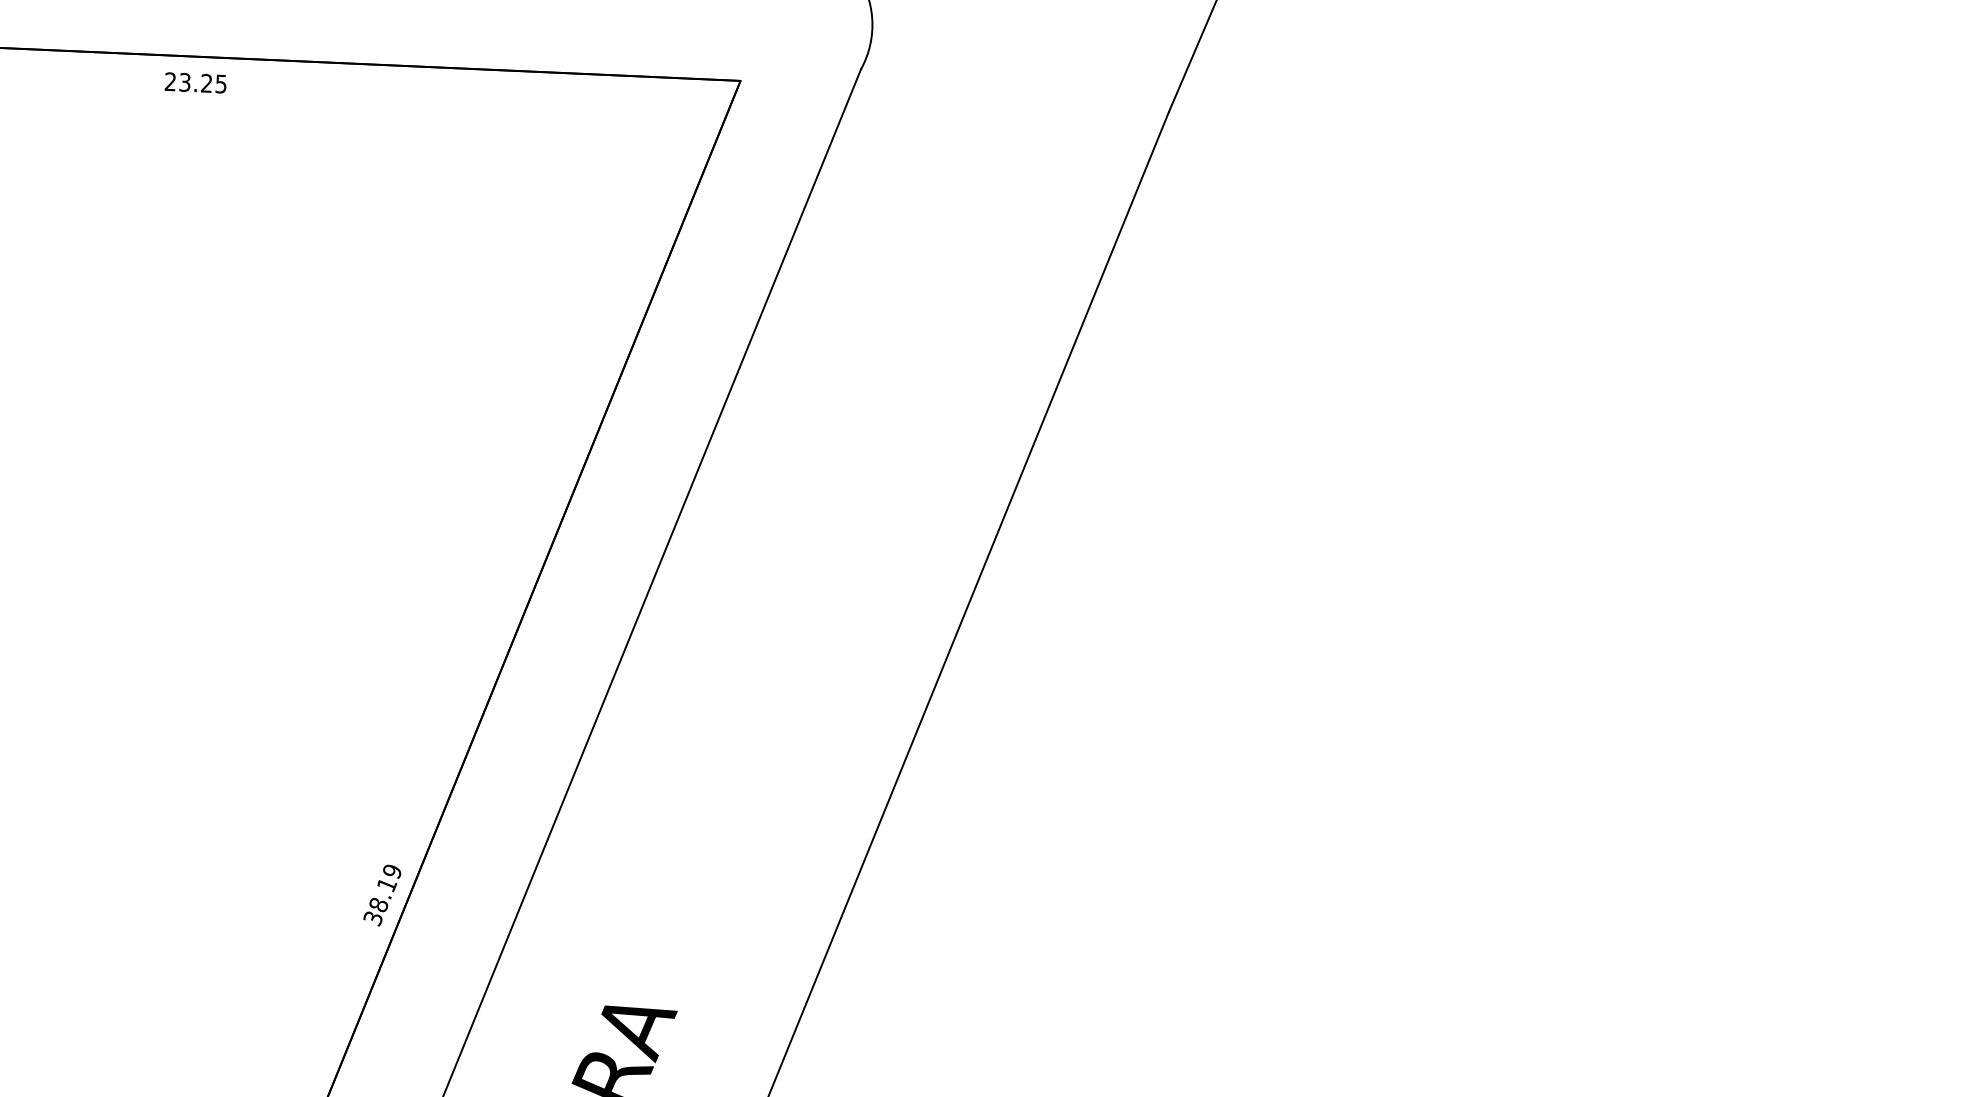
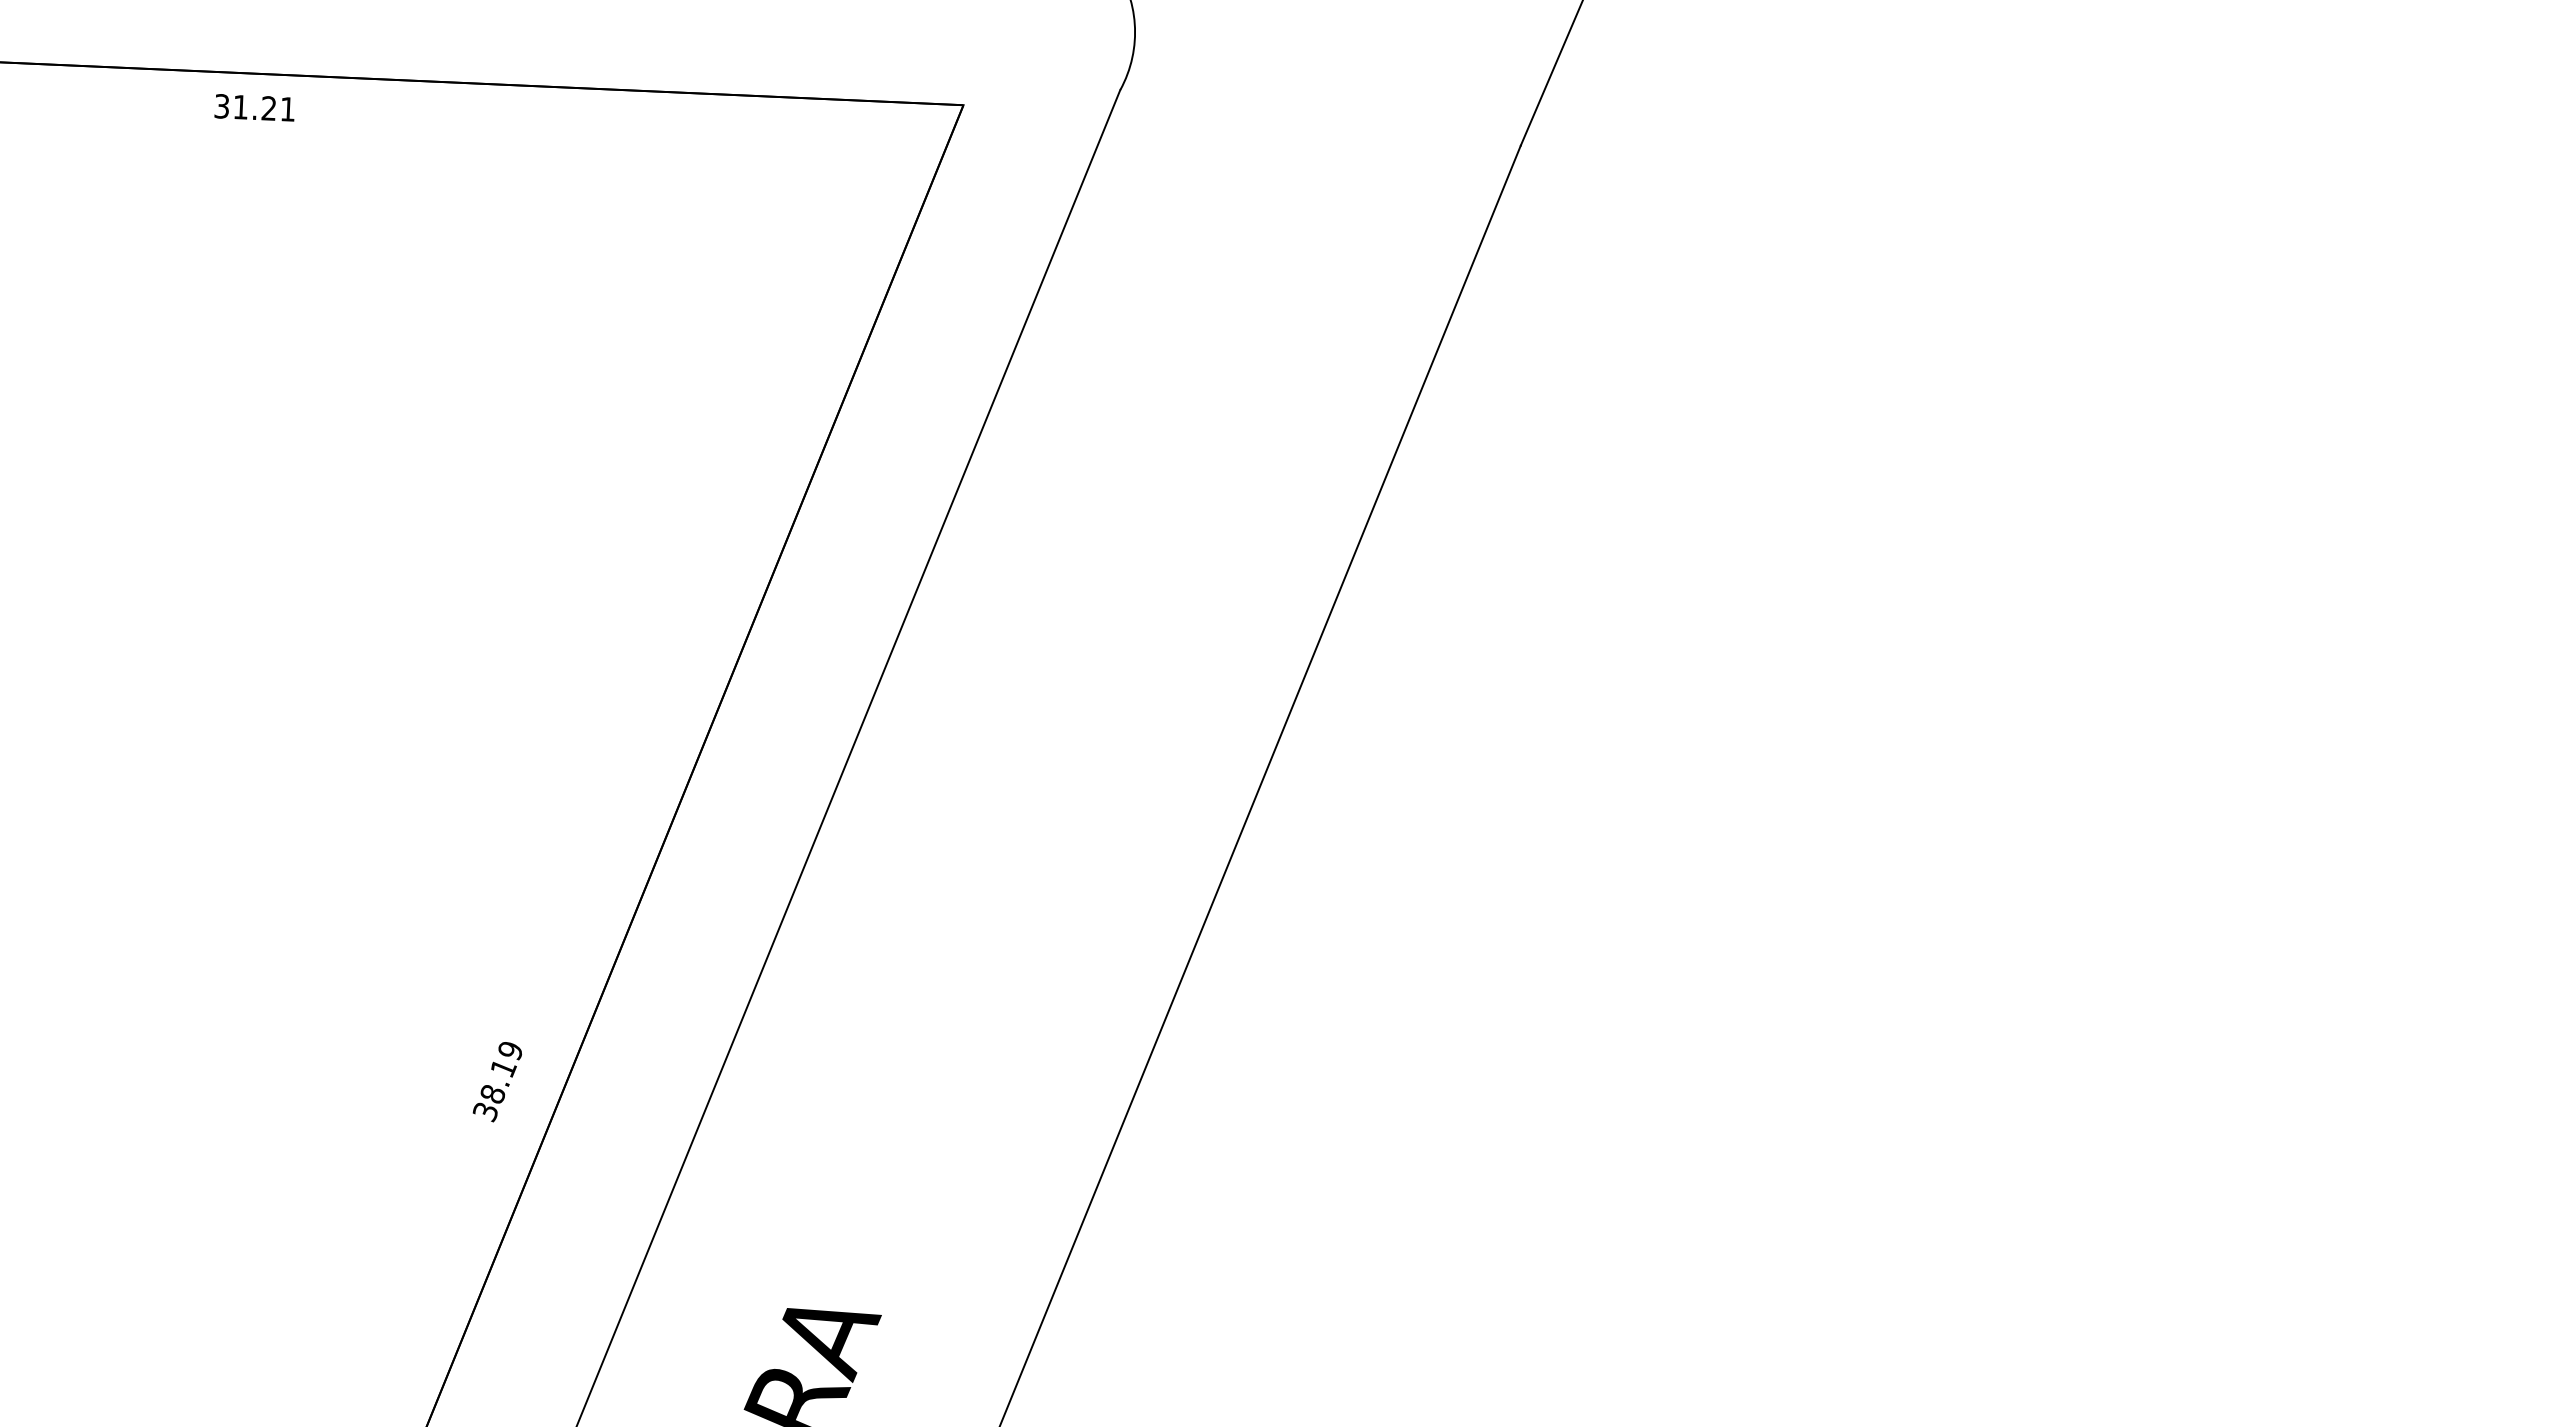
text: (195, 82) -> (254, 107), 23.25 -> 31.21
text: (381, 895) -> (496, 1082), moved

